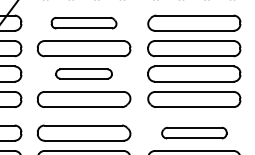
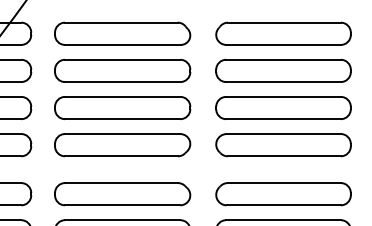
part: (83, 22) -> (121, 32), size x1.43
part: (83, 73) -> (121, 107), size x1.67
part: (194, 132) -> (283, 193), size x1.43

